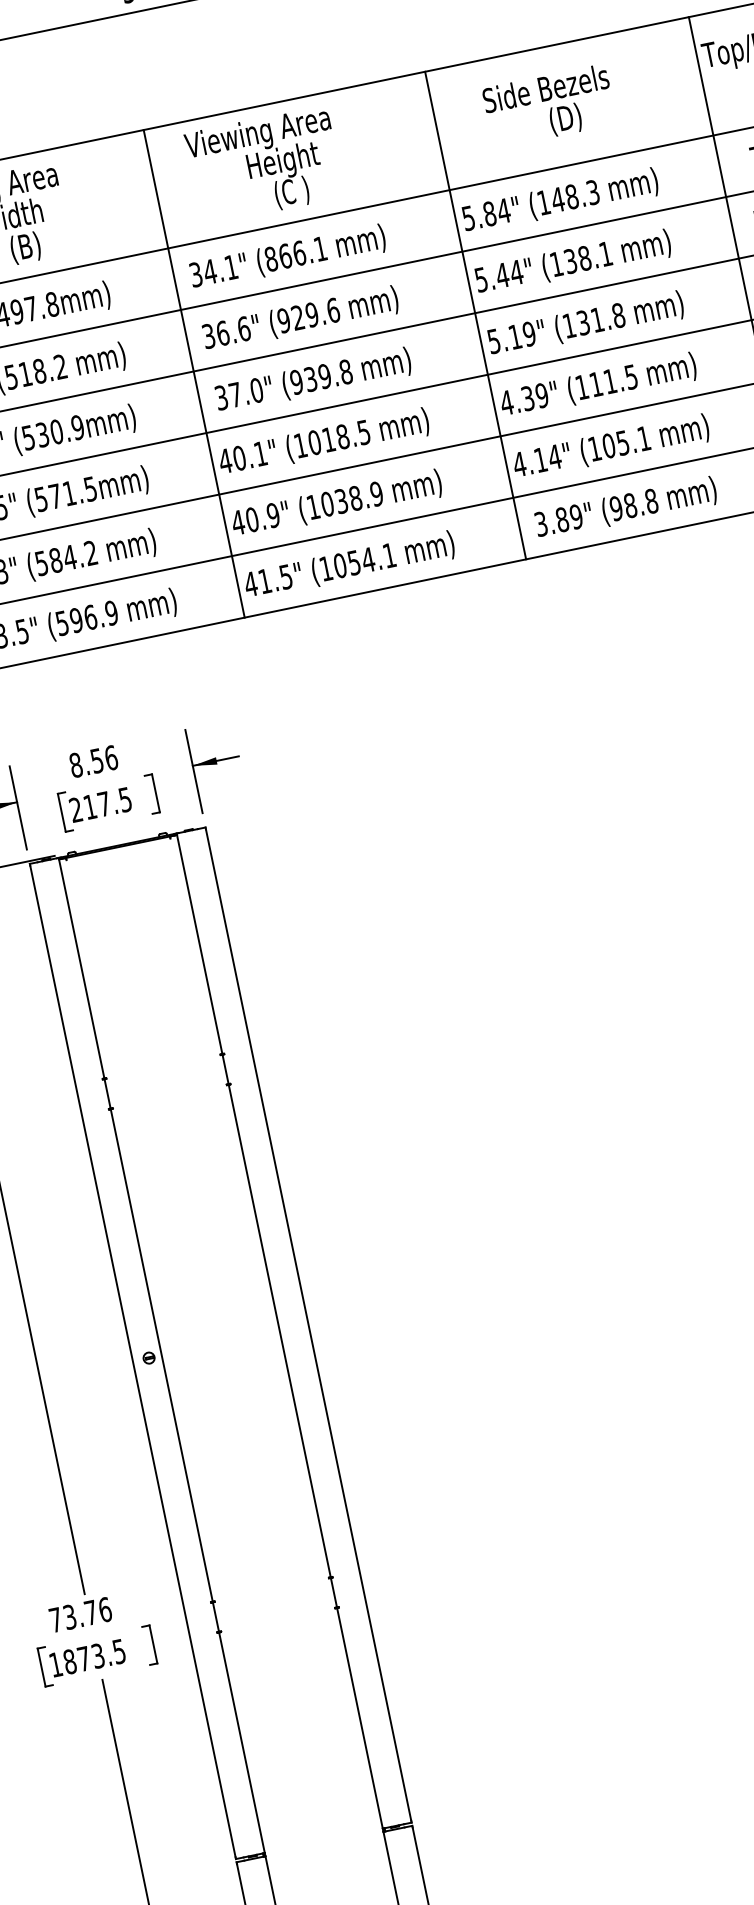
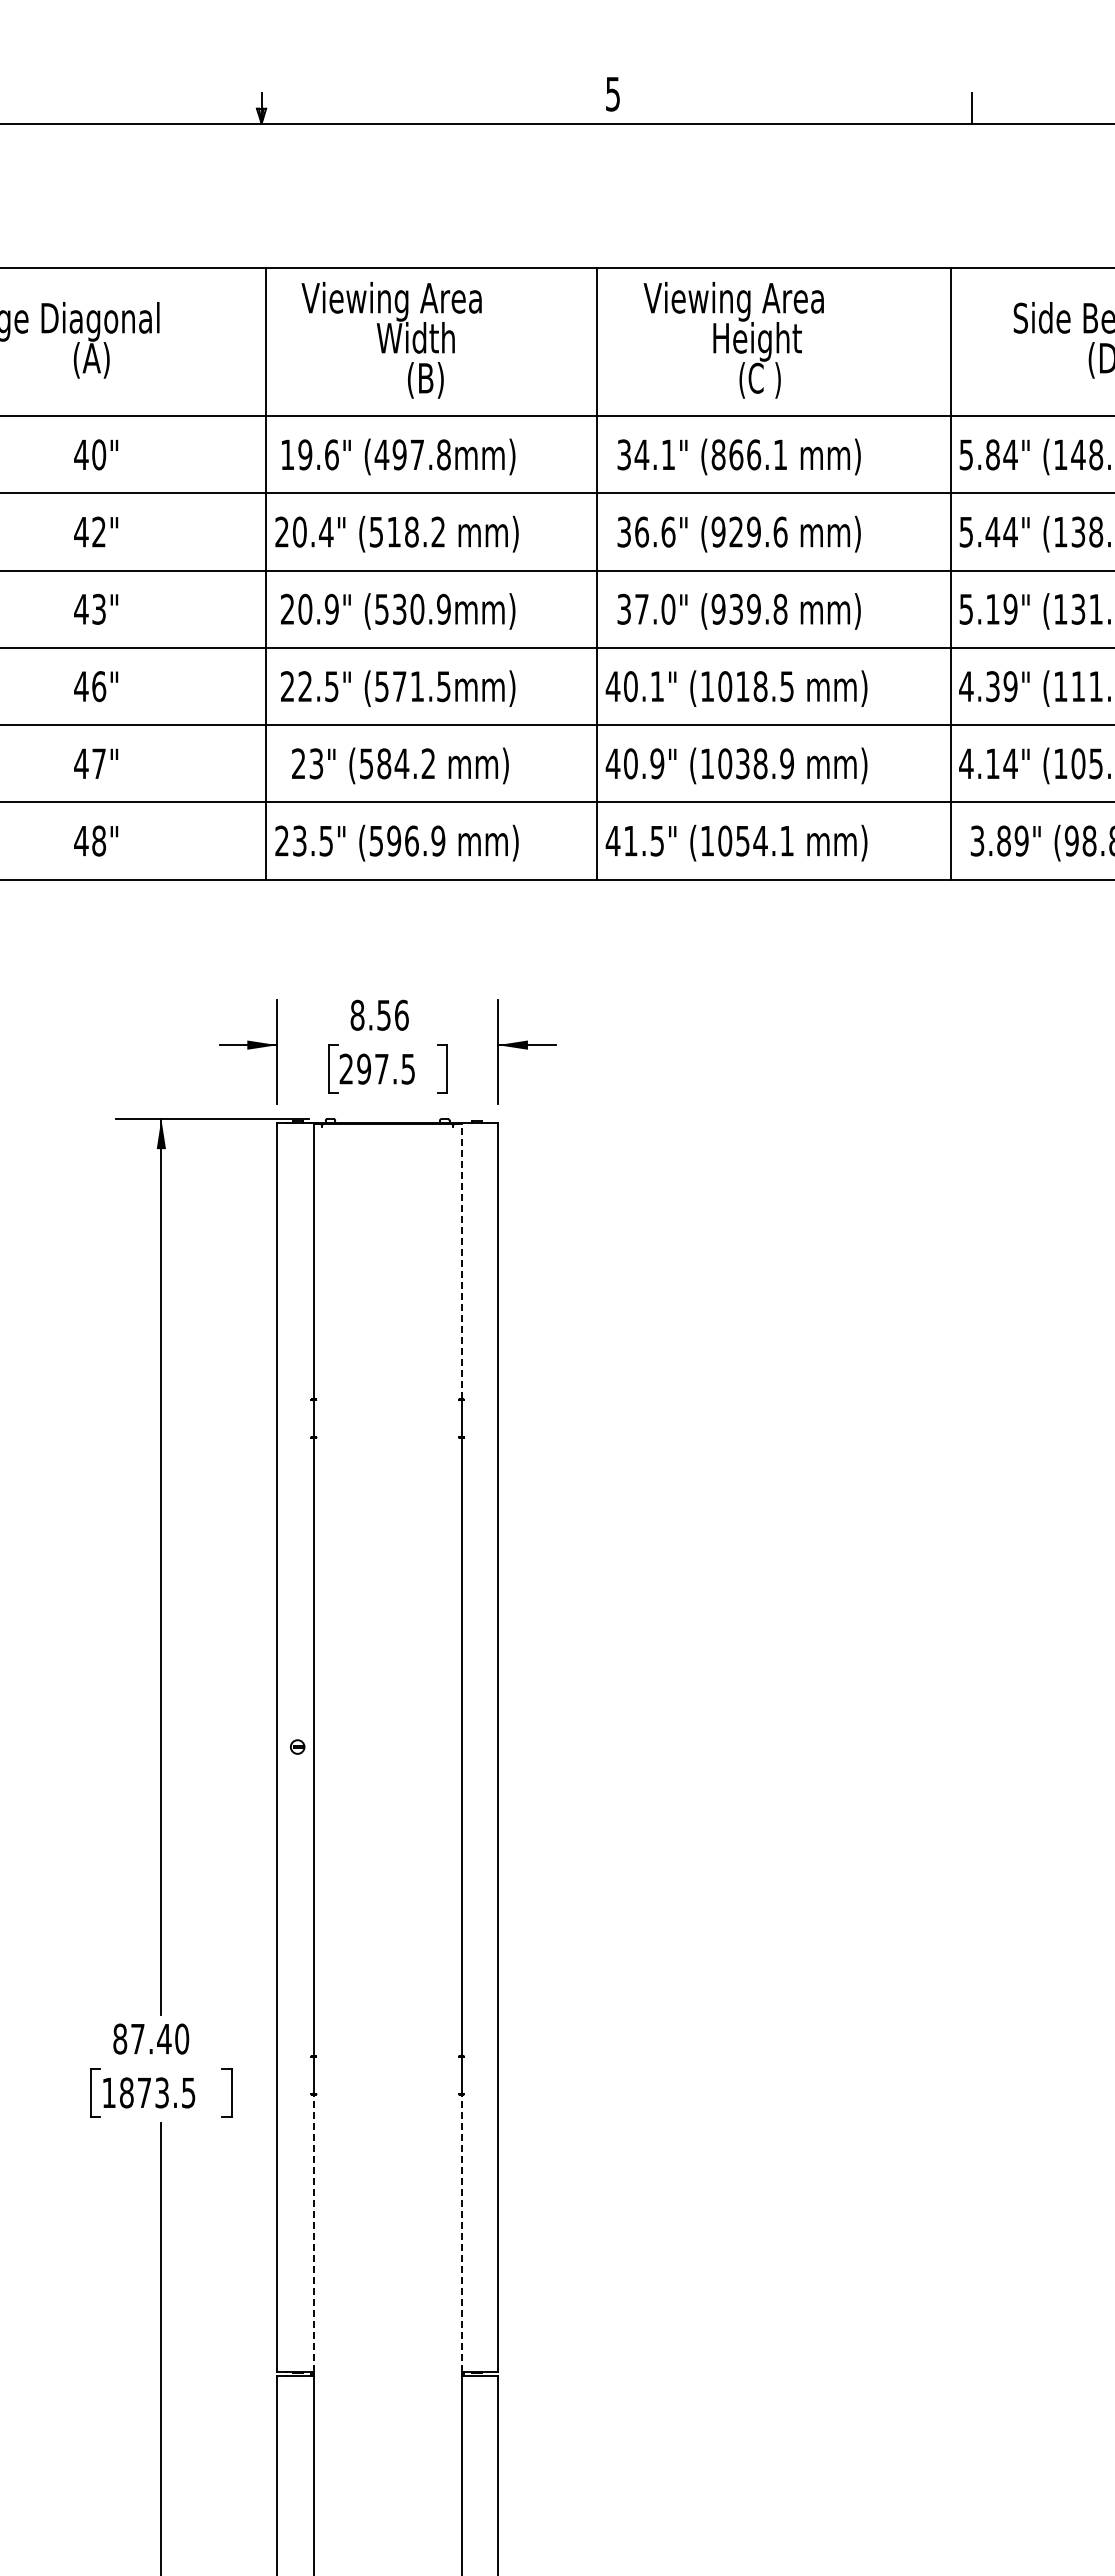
text: (90, 806) -> (364, 1068), 217.5 -> 297.5
line: (199, 943) -> (461, 1260), solid -> dashed
text: (80, 1614) -> (151, 2038), 73.76 -> 87.40
line: (359, 1717) -> (461, 2232), solid -> dashed
line: (241, 1742) -> (313, 2232), solid -> dashed

